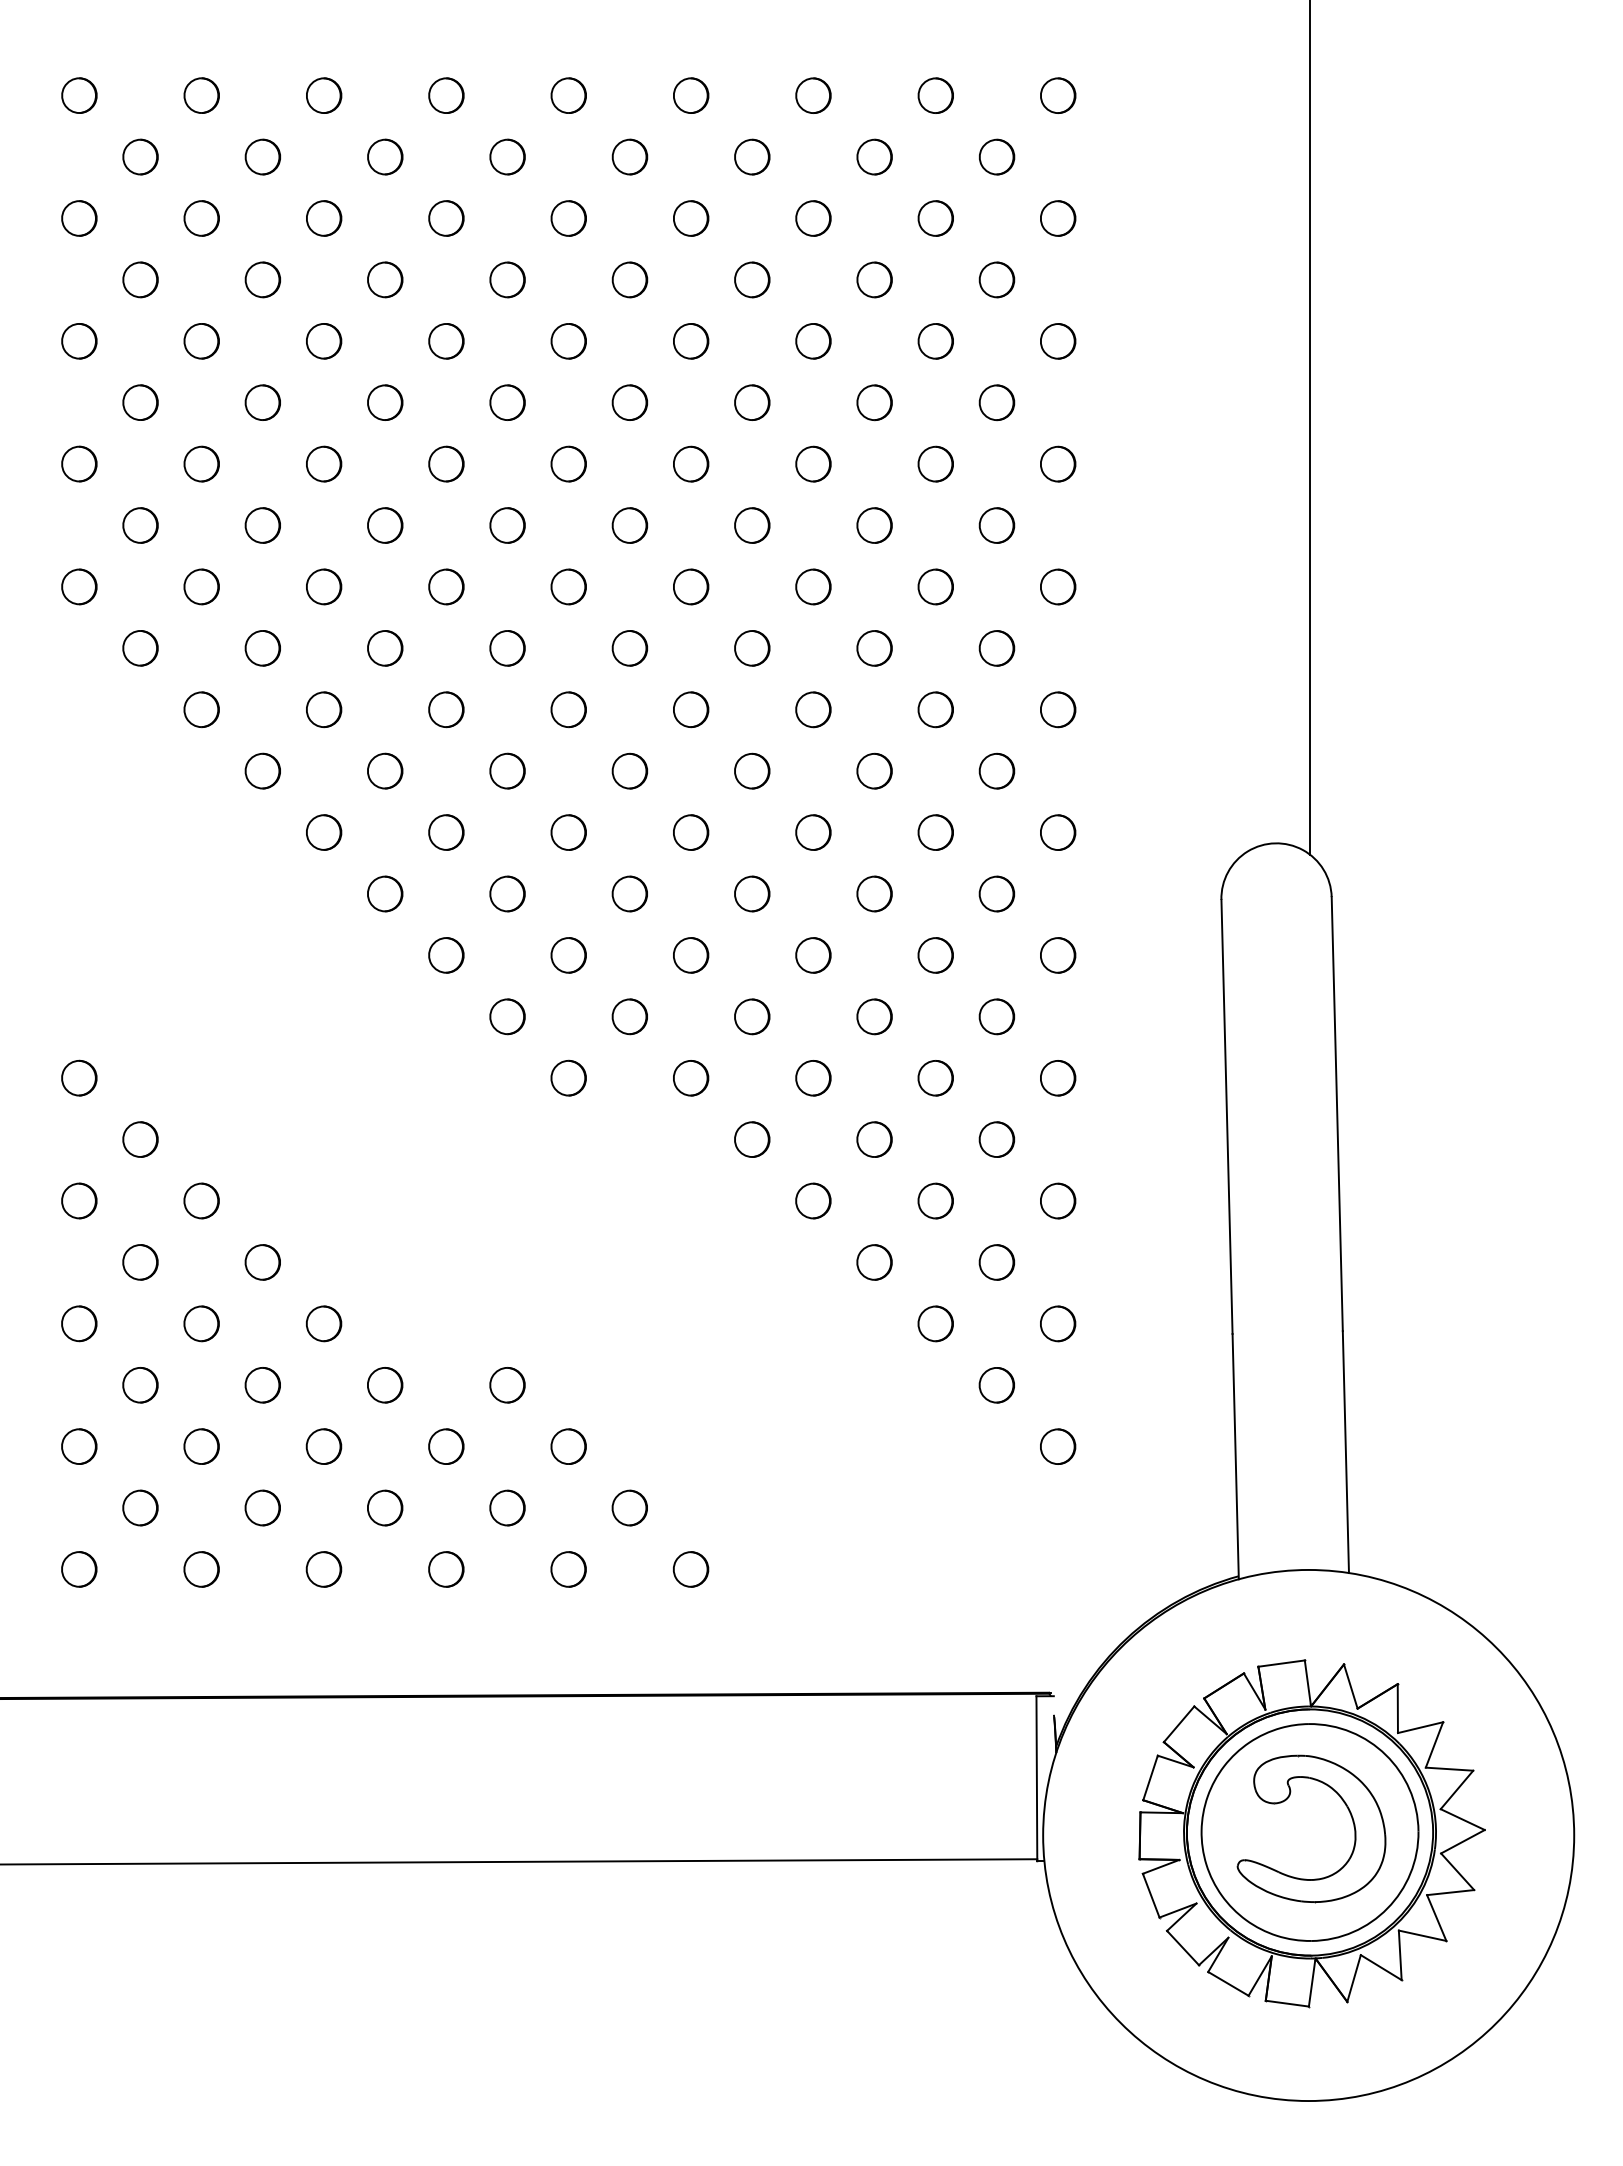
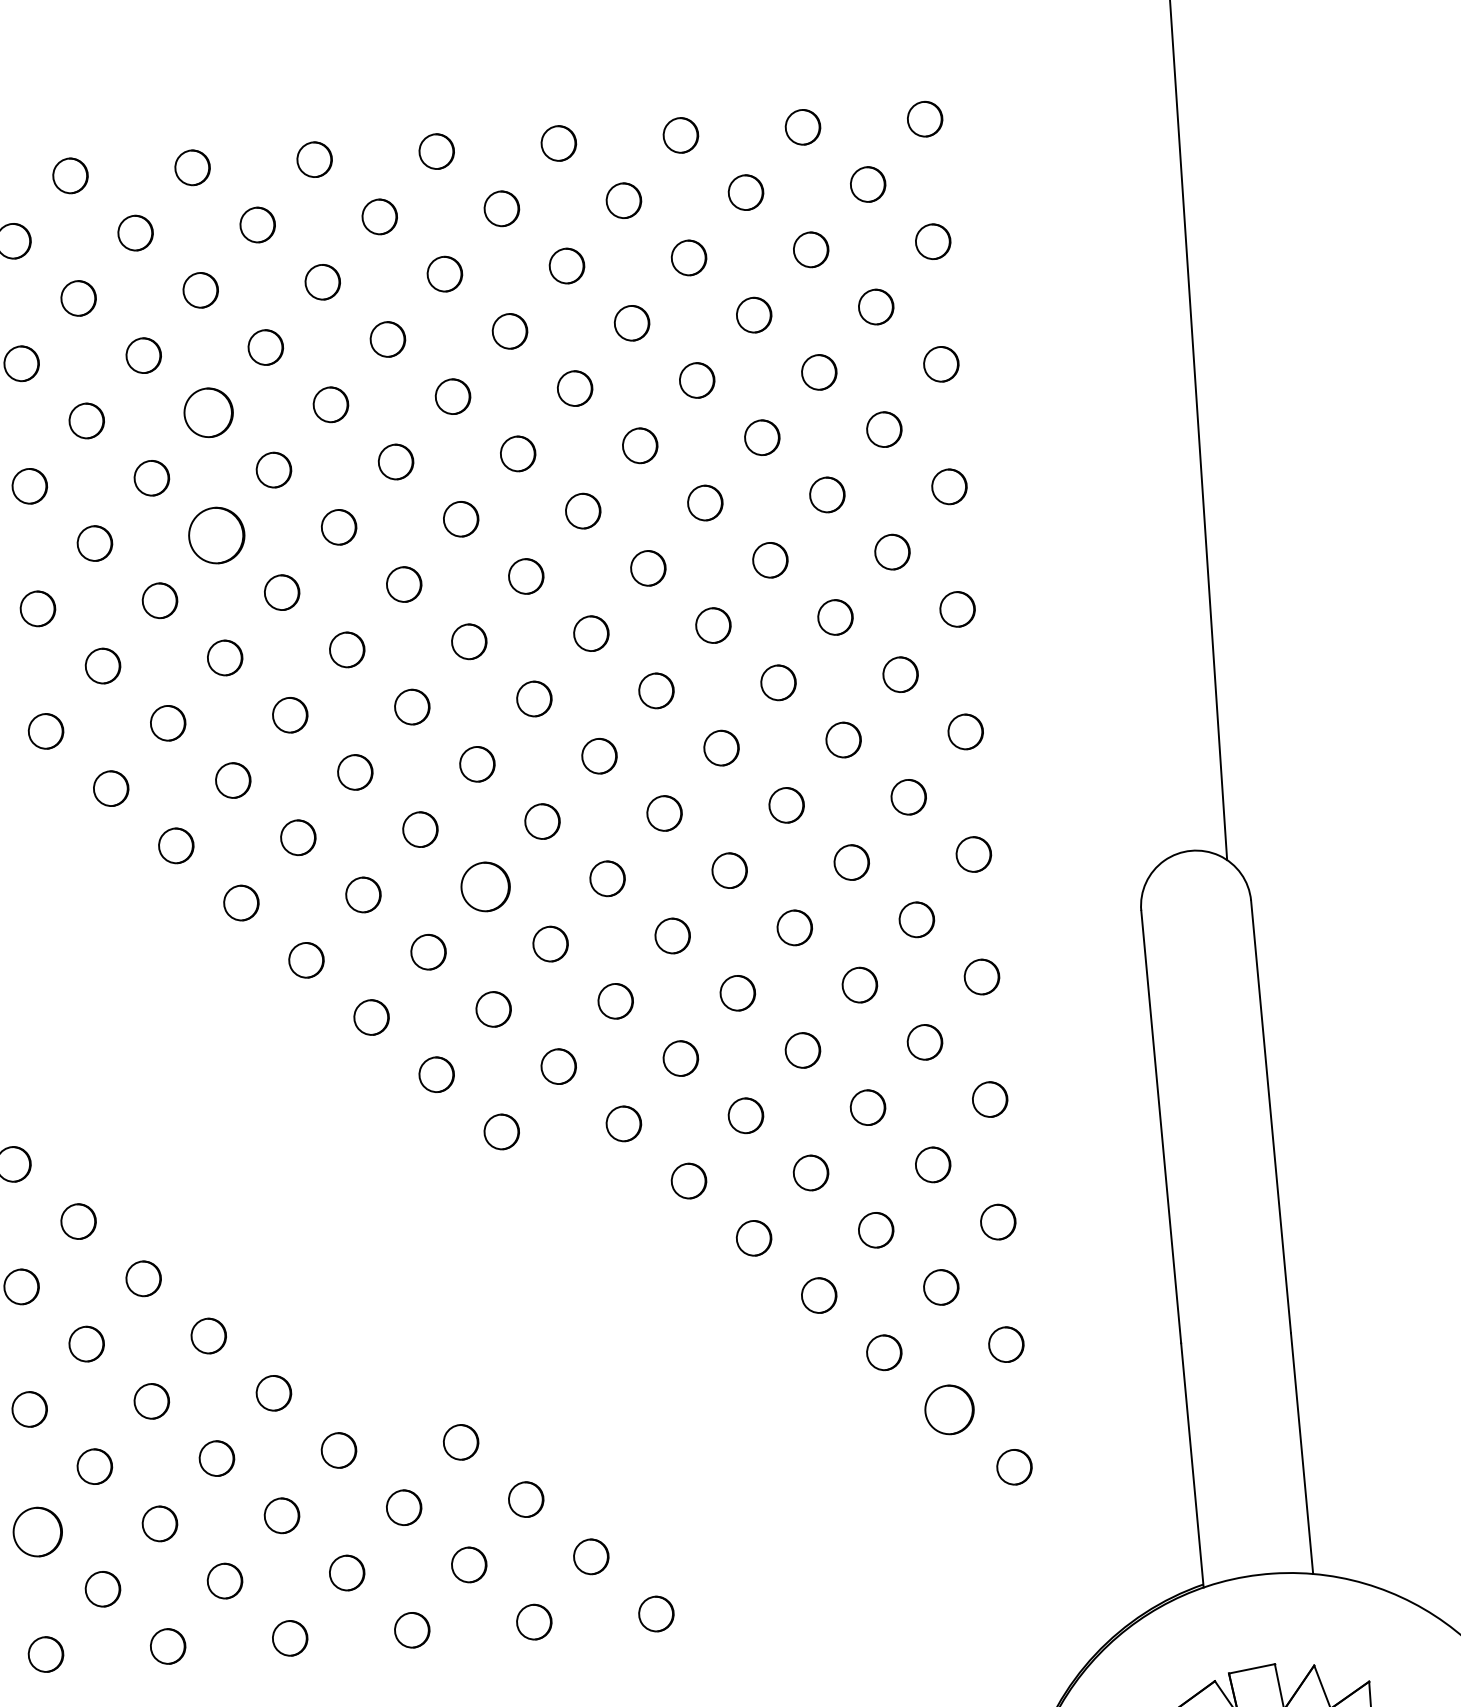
part: (324, 341) -> (209, 413), size x1.4
part: (324, 463) -> (217, 534), size x1.6
part: (568, 832) -> (485, 886), size x1.4
part: (996, 1385) -> (949, 1410), size x1.4
part: (79, 1446) -> (38, 1531), size x1.4

